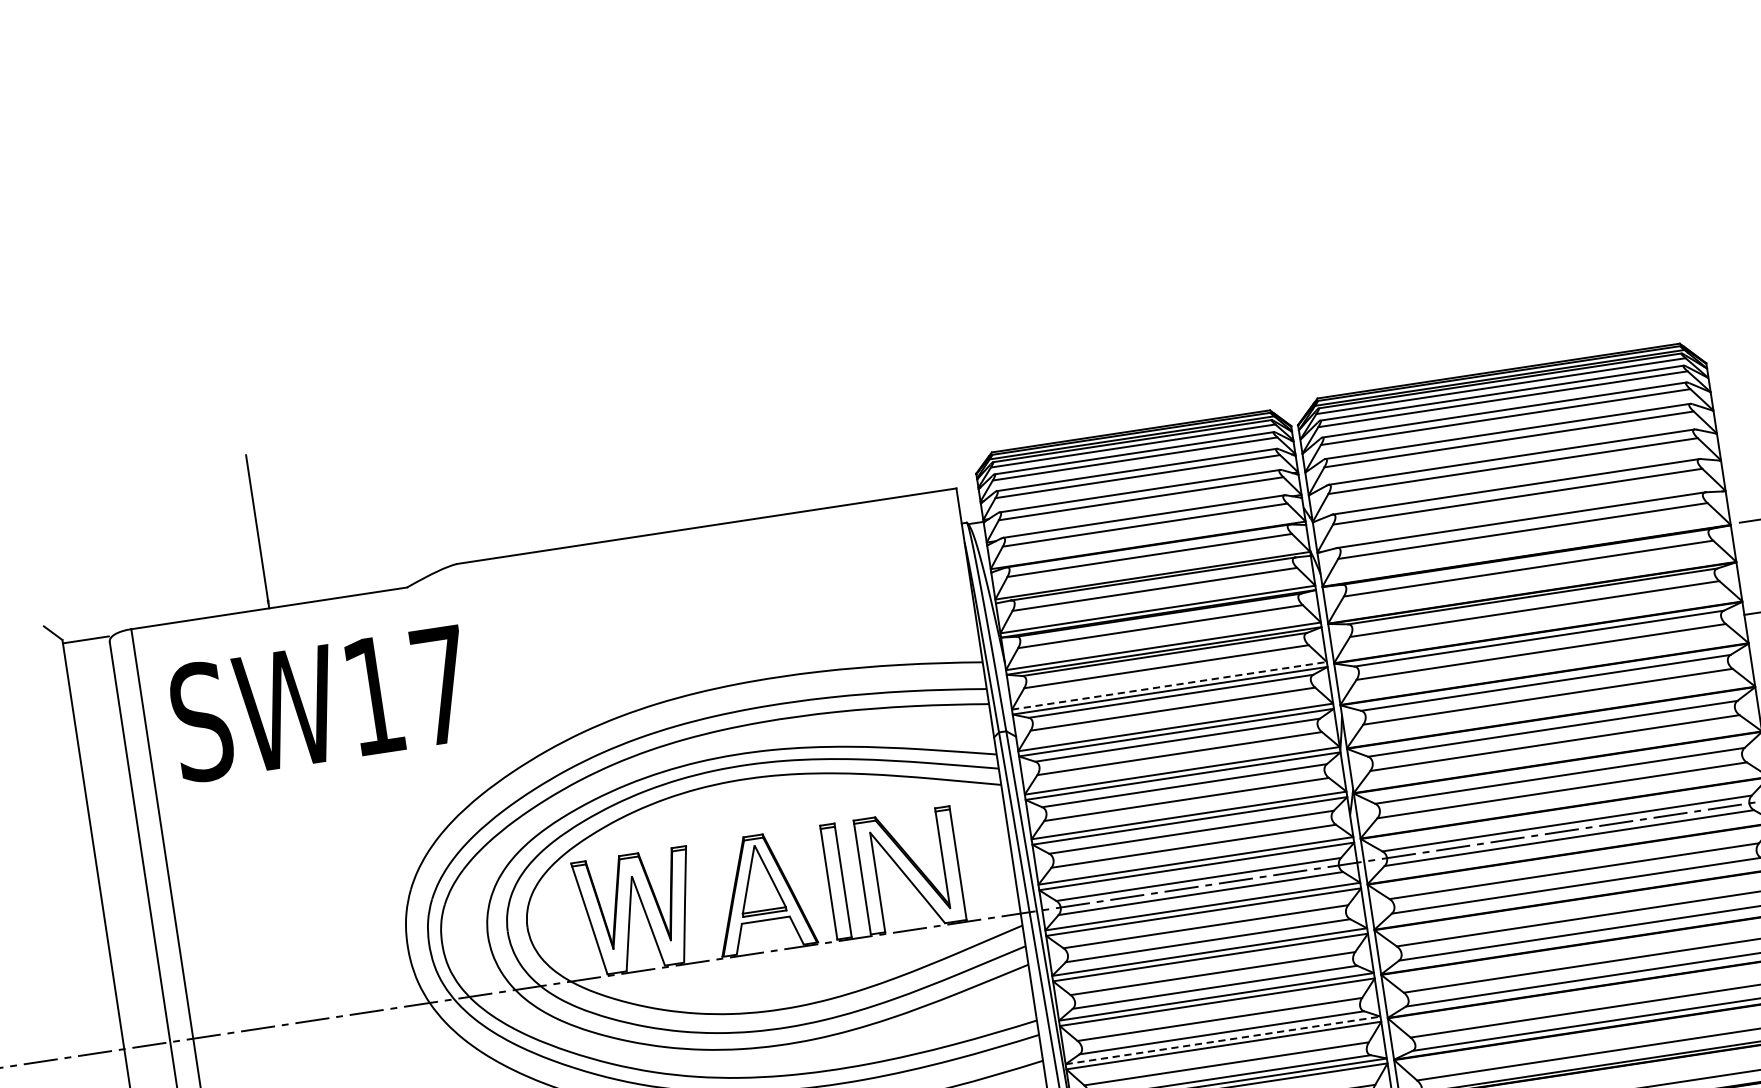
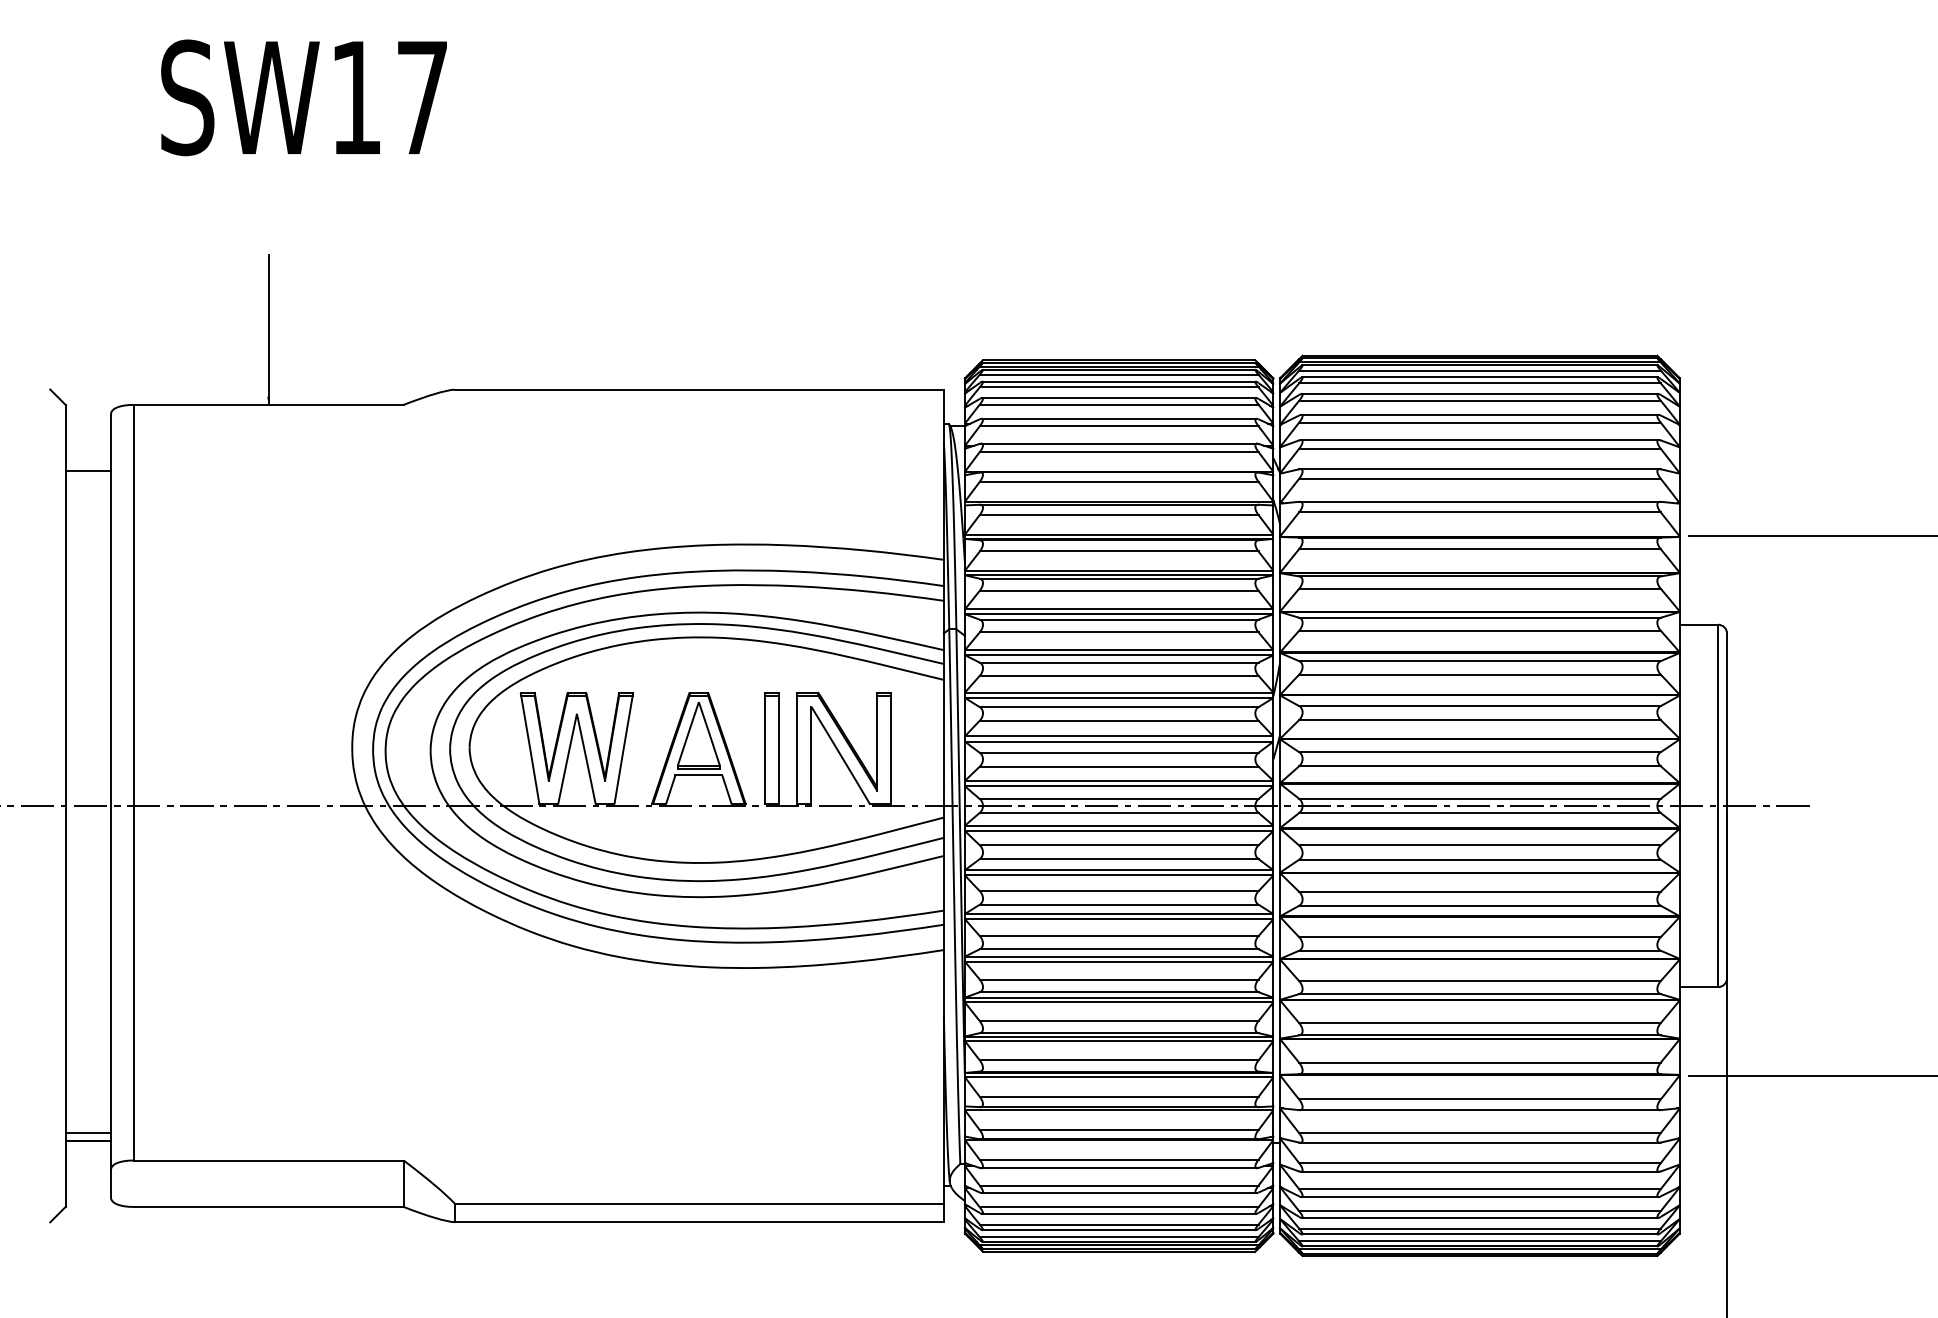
line: (85, 639) -> (88, 470), moved
line: (1169, 685) -> (1119, 609), dashed -> solid
text: (320, 703) -> (303, 97), moved
line: (1223, 1040) -> (1119, 956), dashed -> solid

